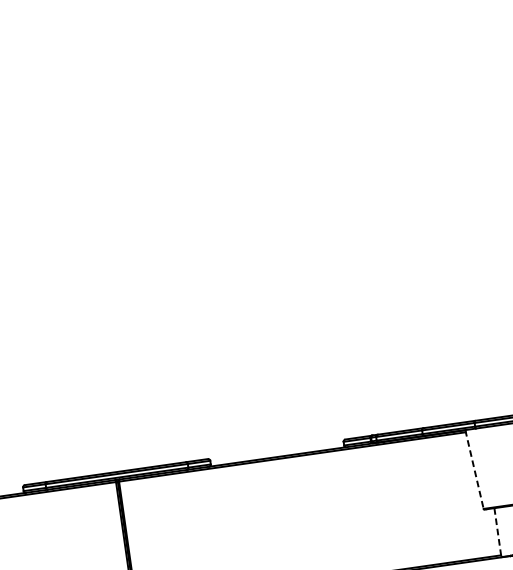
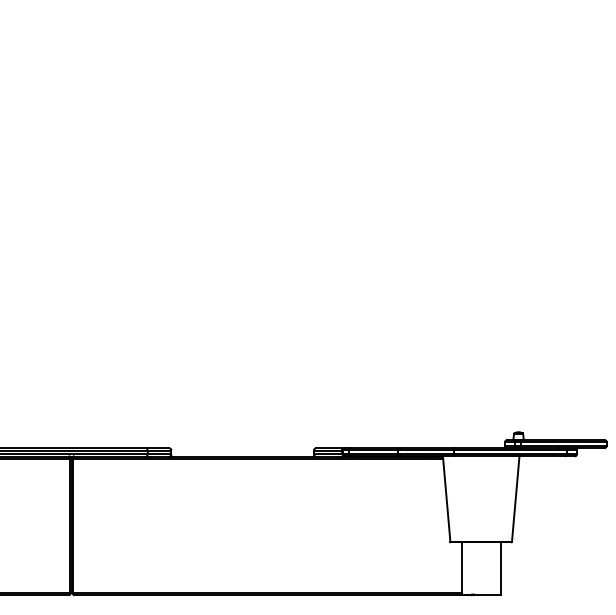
line: (474, 469) -> (446, 499), dashed -> solid
line: (497, 533) -> (461, 569), dashed -> solid

